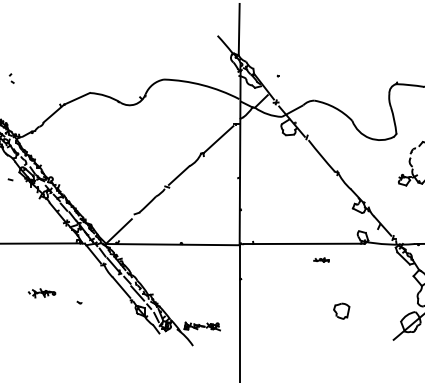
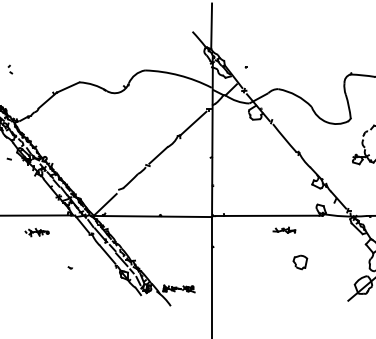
part: (321, 259) -> (284, 229), size x1.67
part: (41, 293) -> (36, 232), moved
part: (341, 311) -> (300, 262), moved

